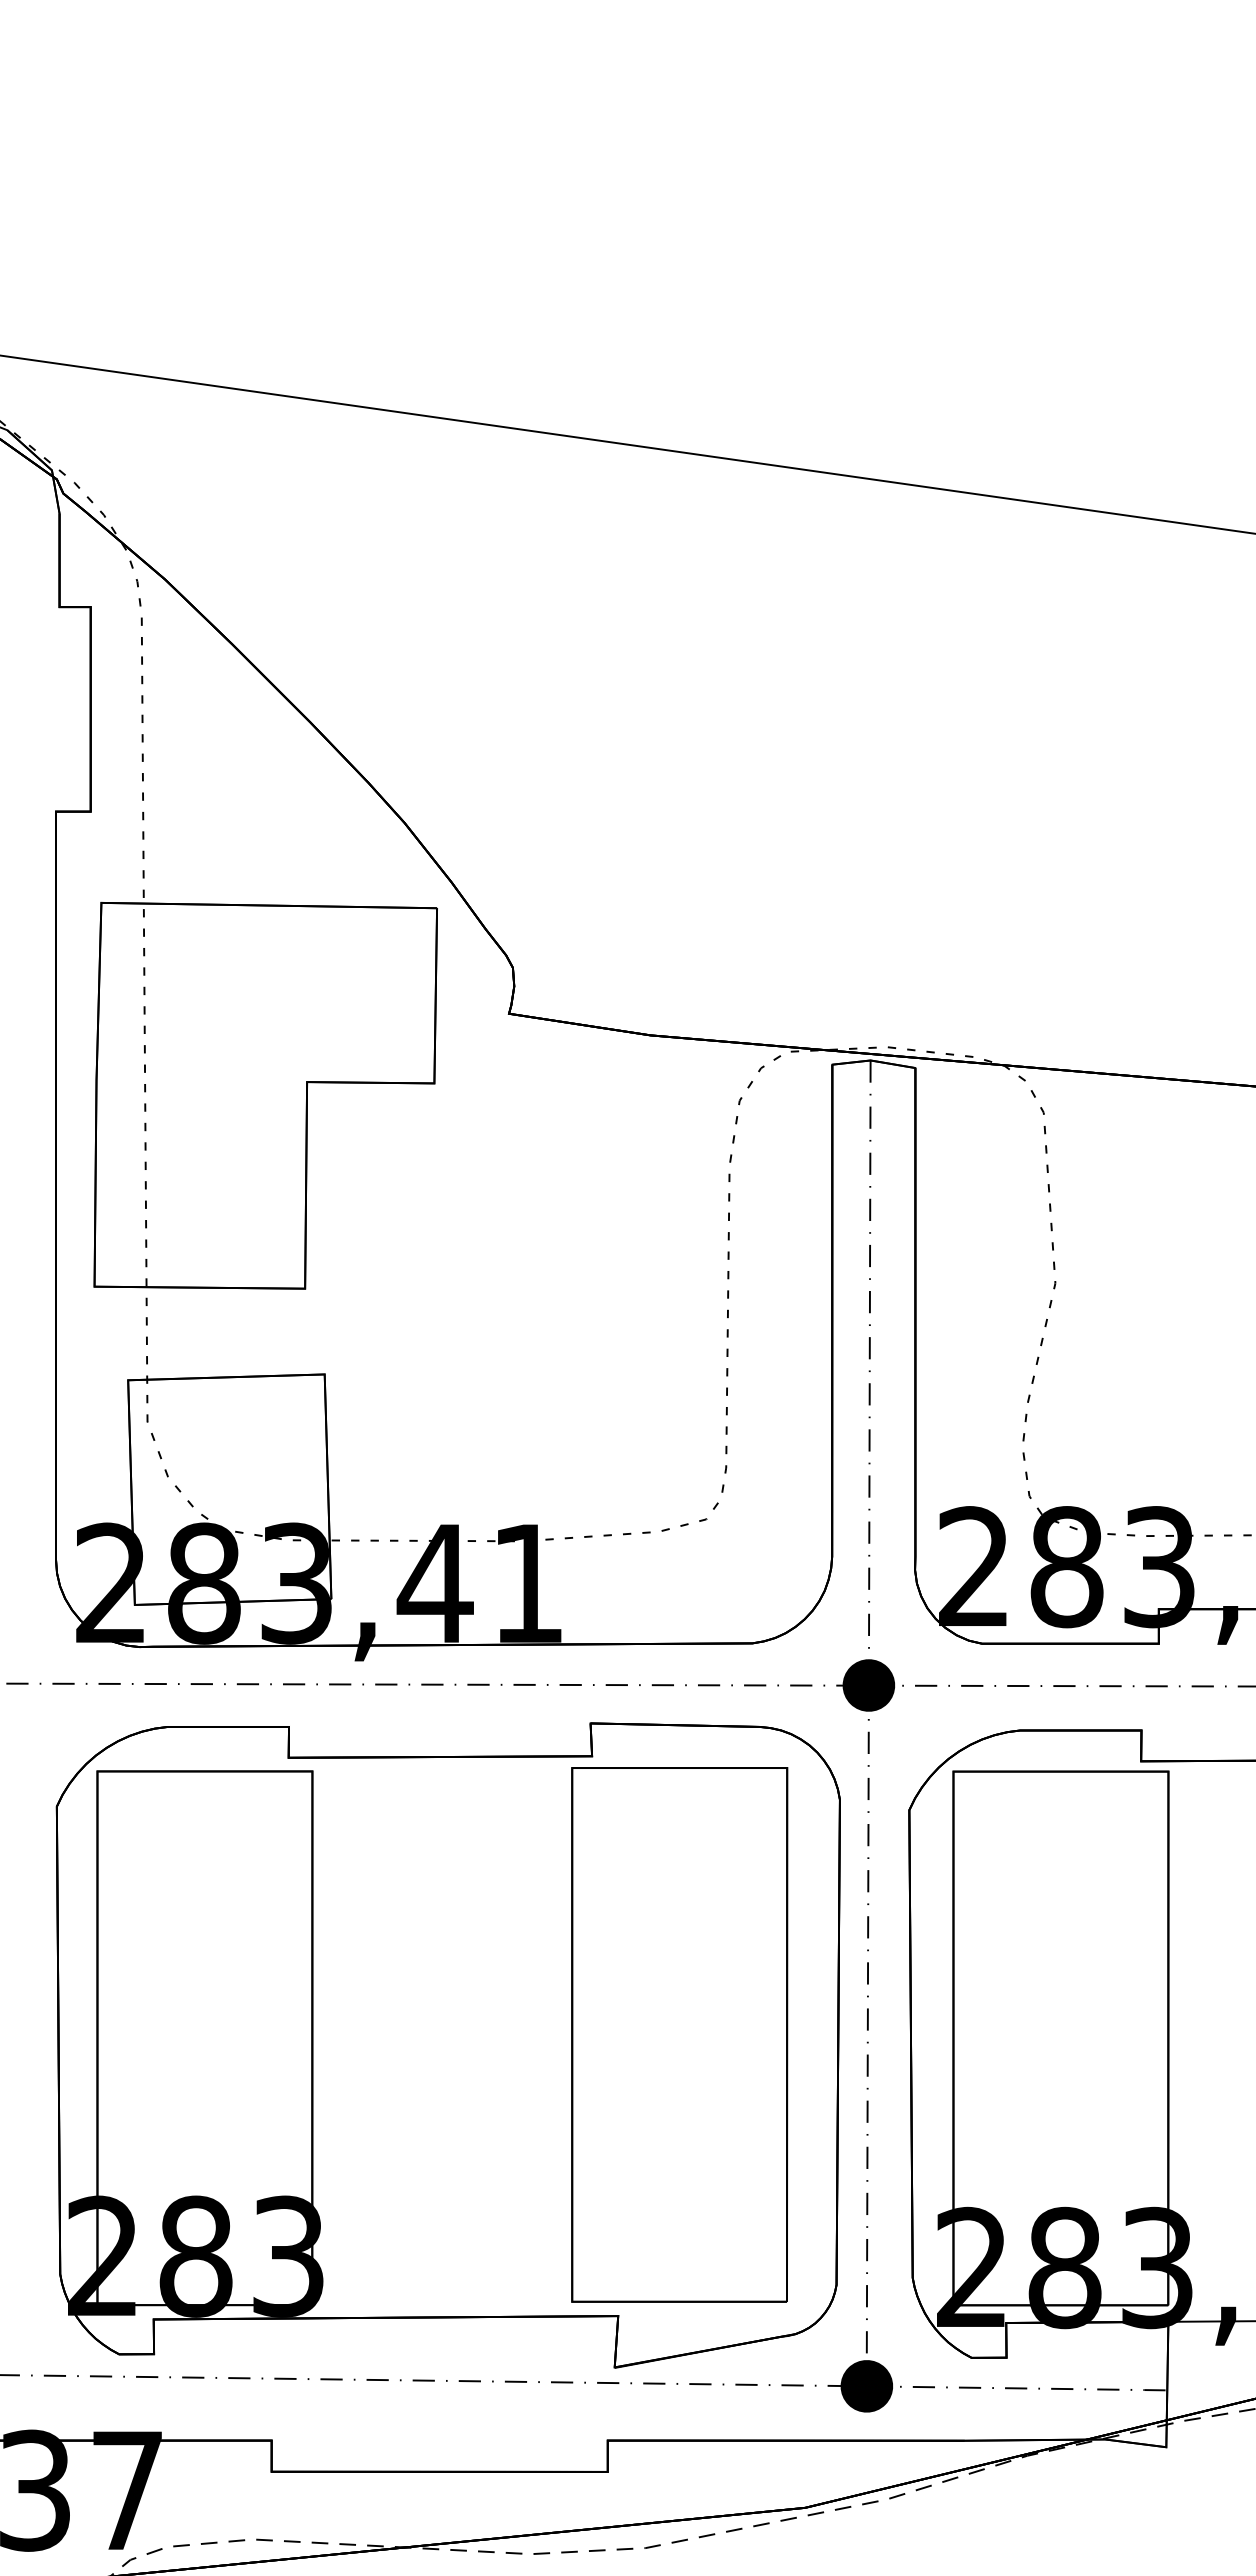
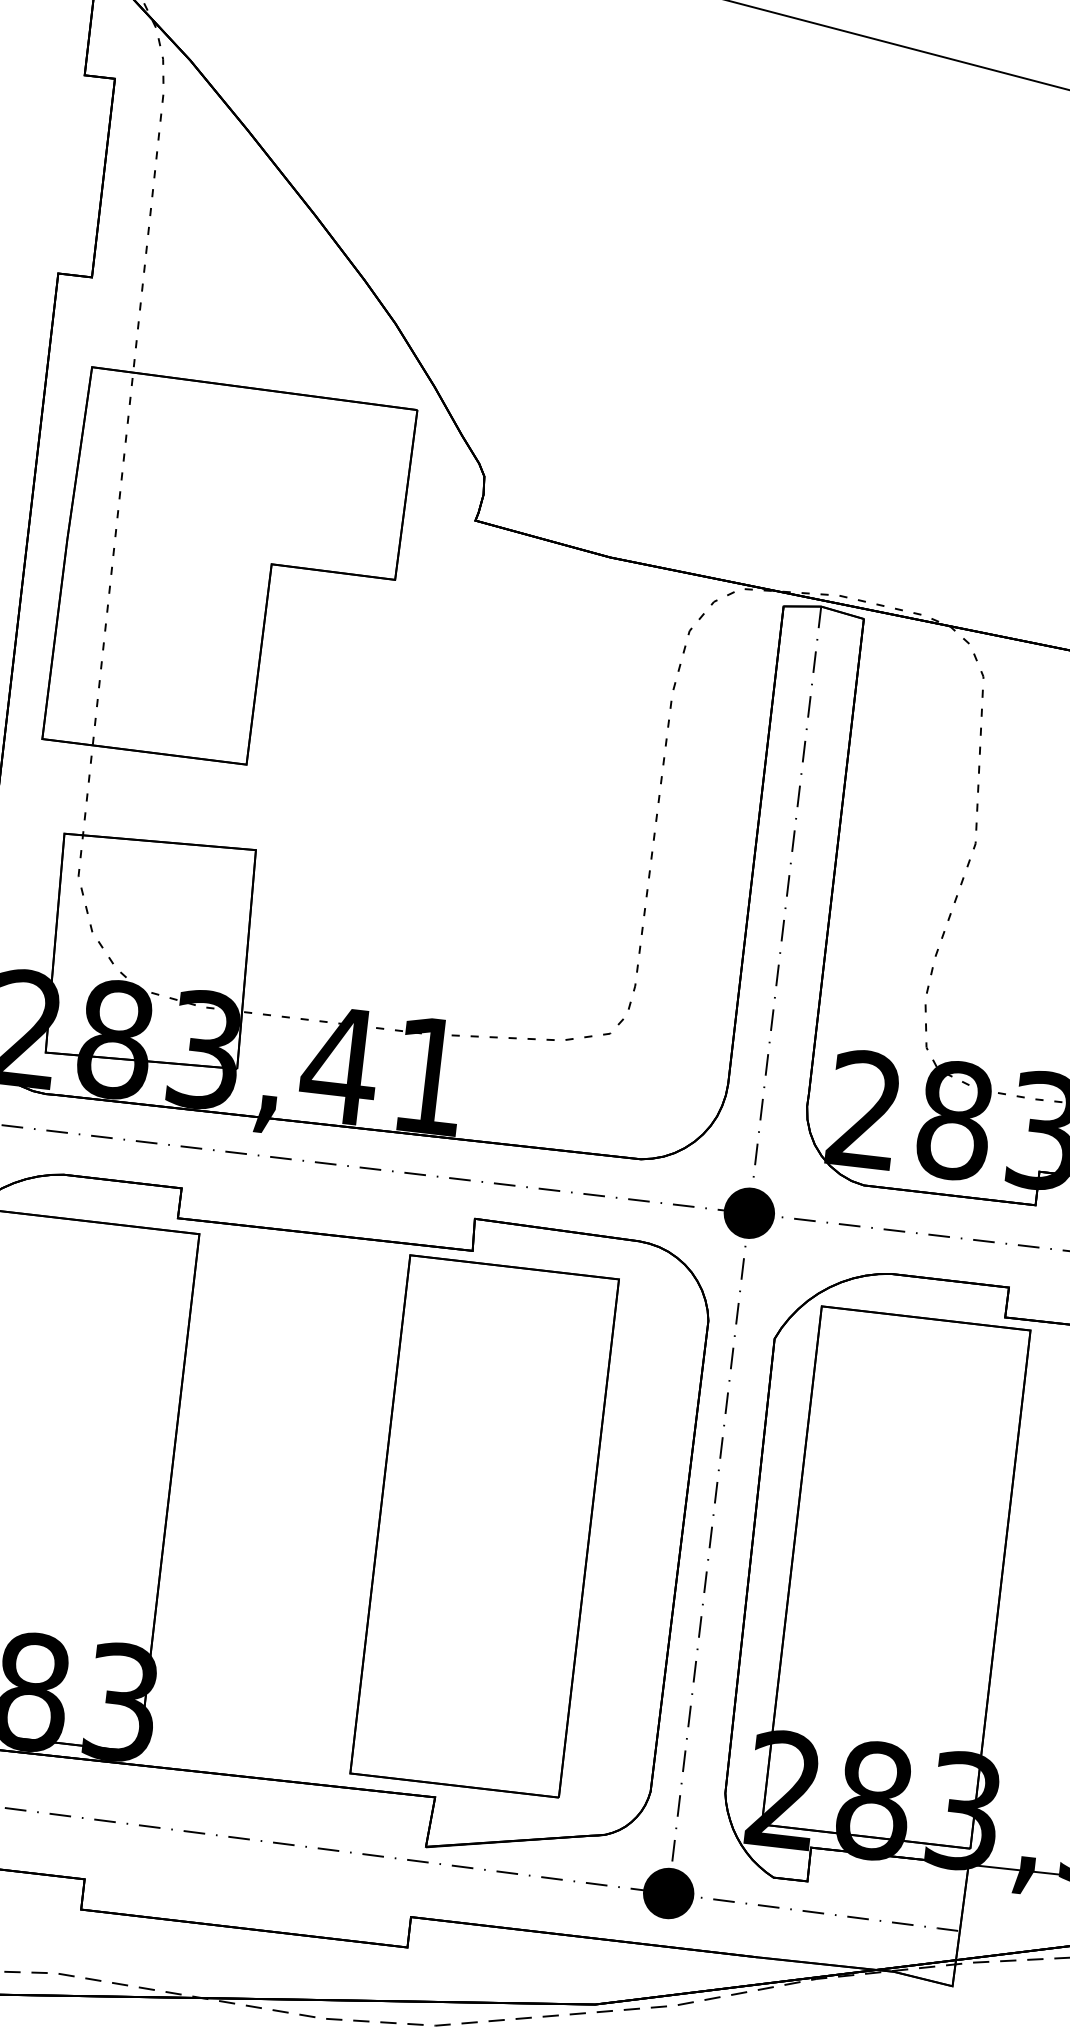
part: (679, 2034) -> (484, 1526), moved

